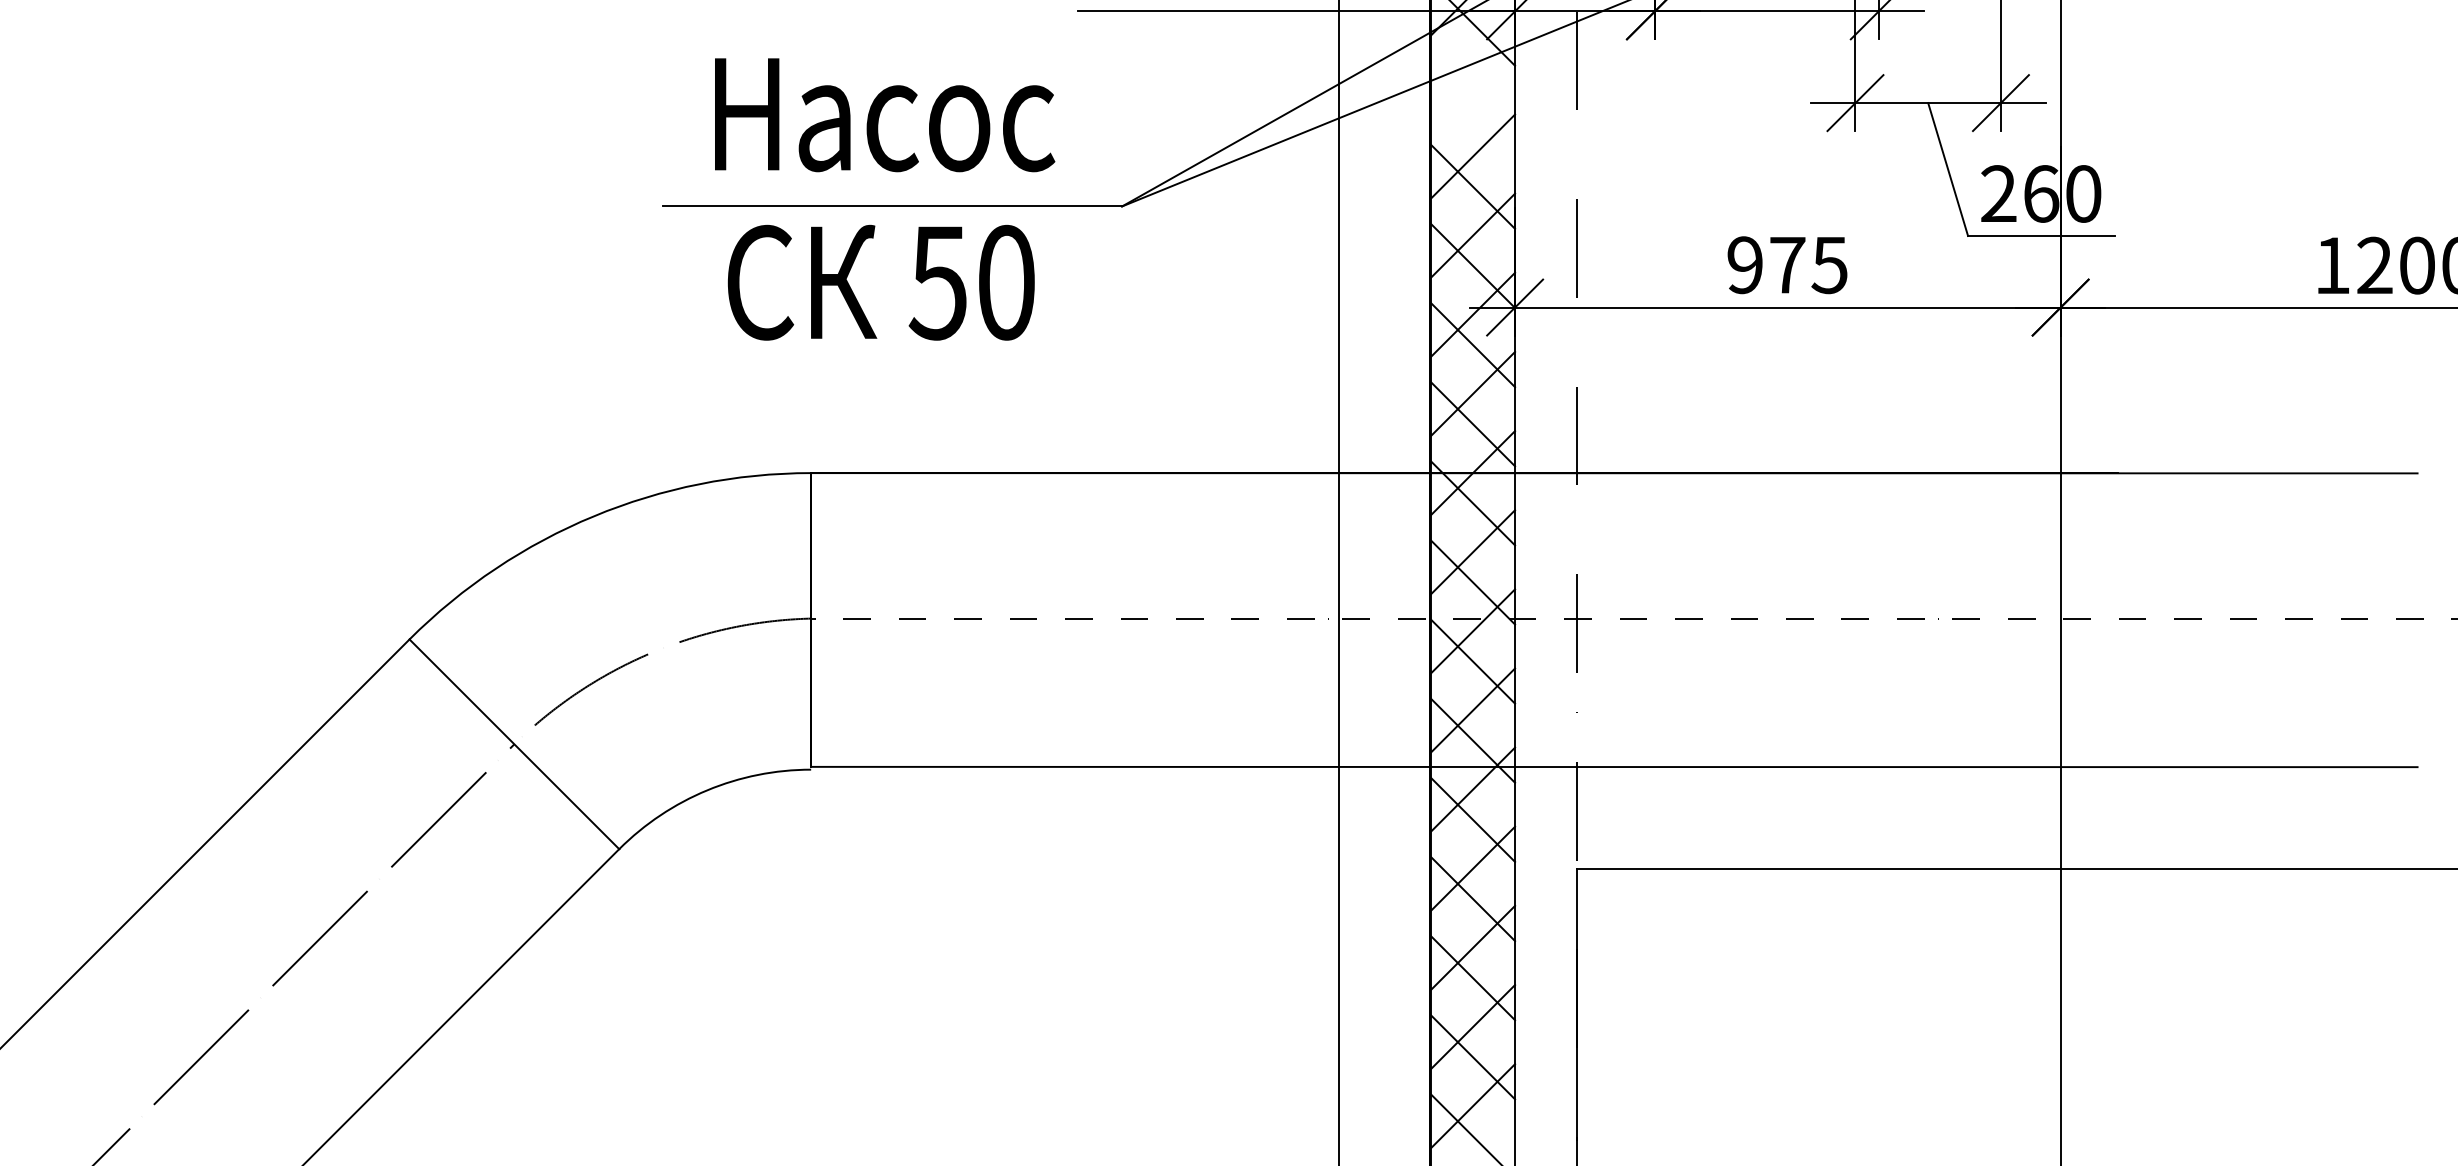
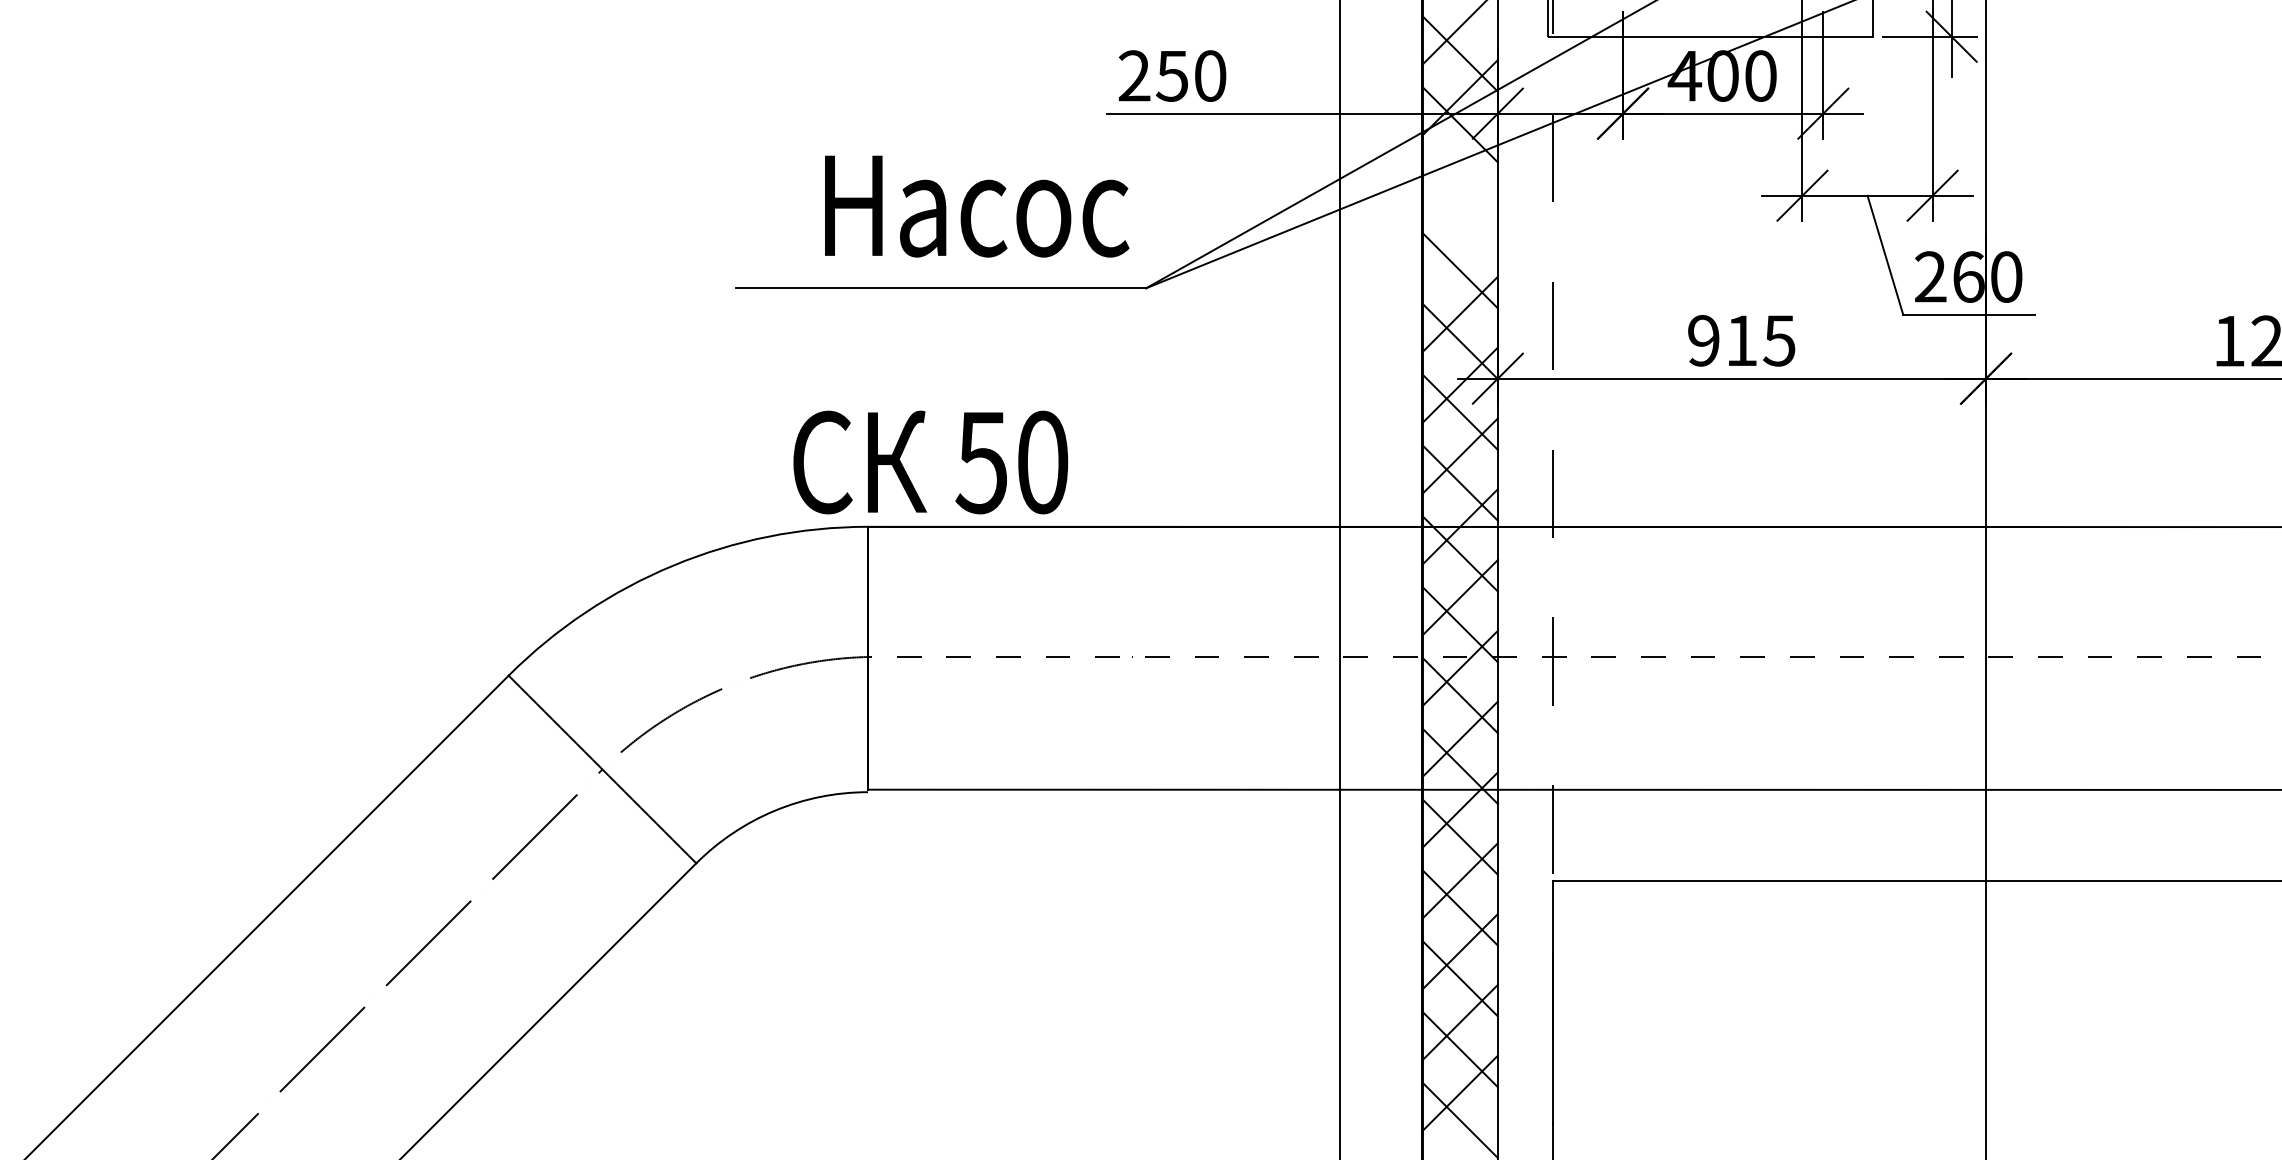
text: (885, 115) -> (977, 206), moved
line: (1472, 156) -> (1459, 243), removed
text: (1787, 264) -> (1741, 340), 975 -> 915
text: (880, 282) -> (930, 462), moved

